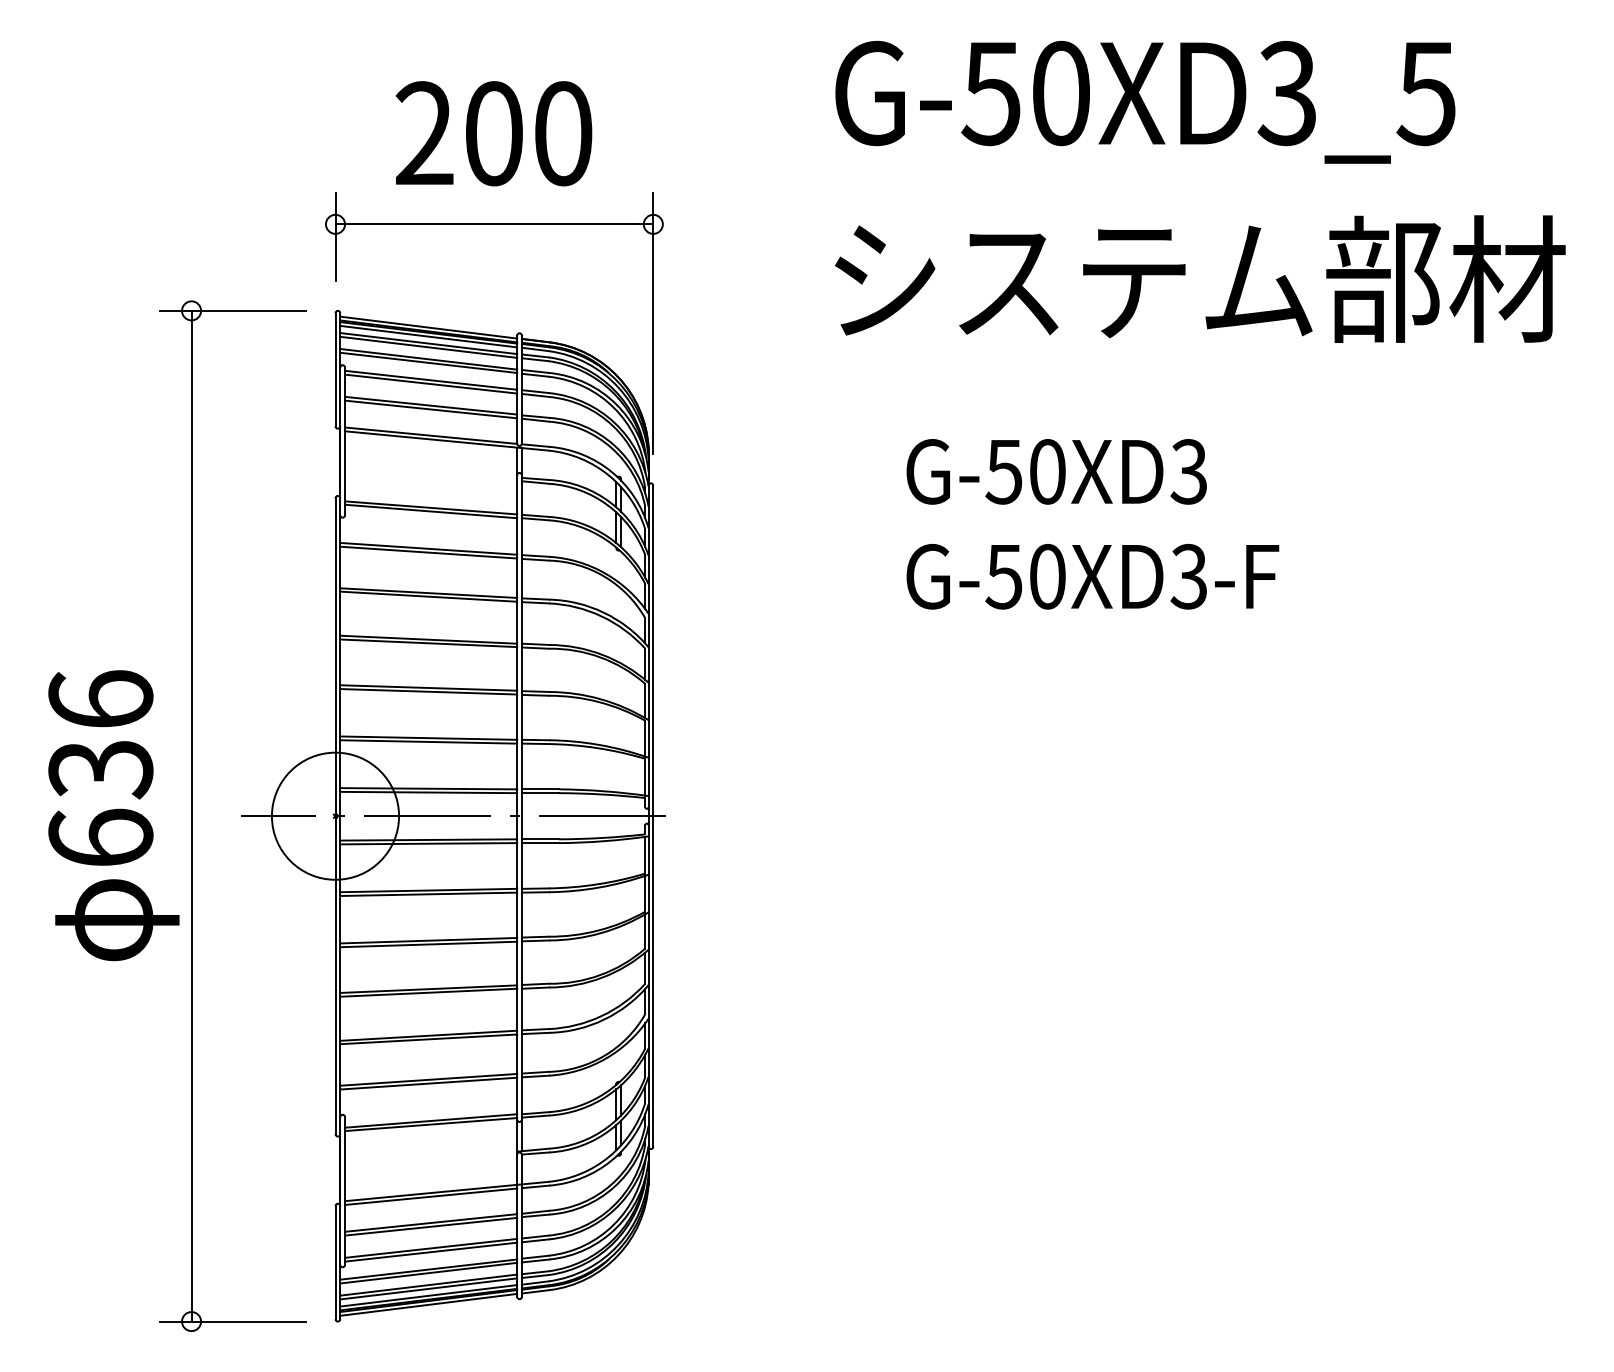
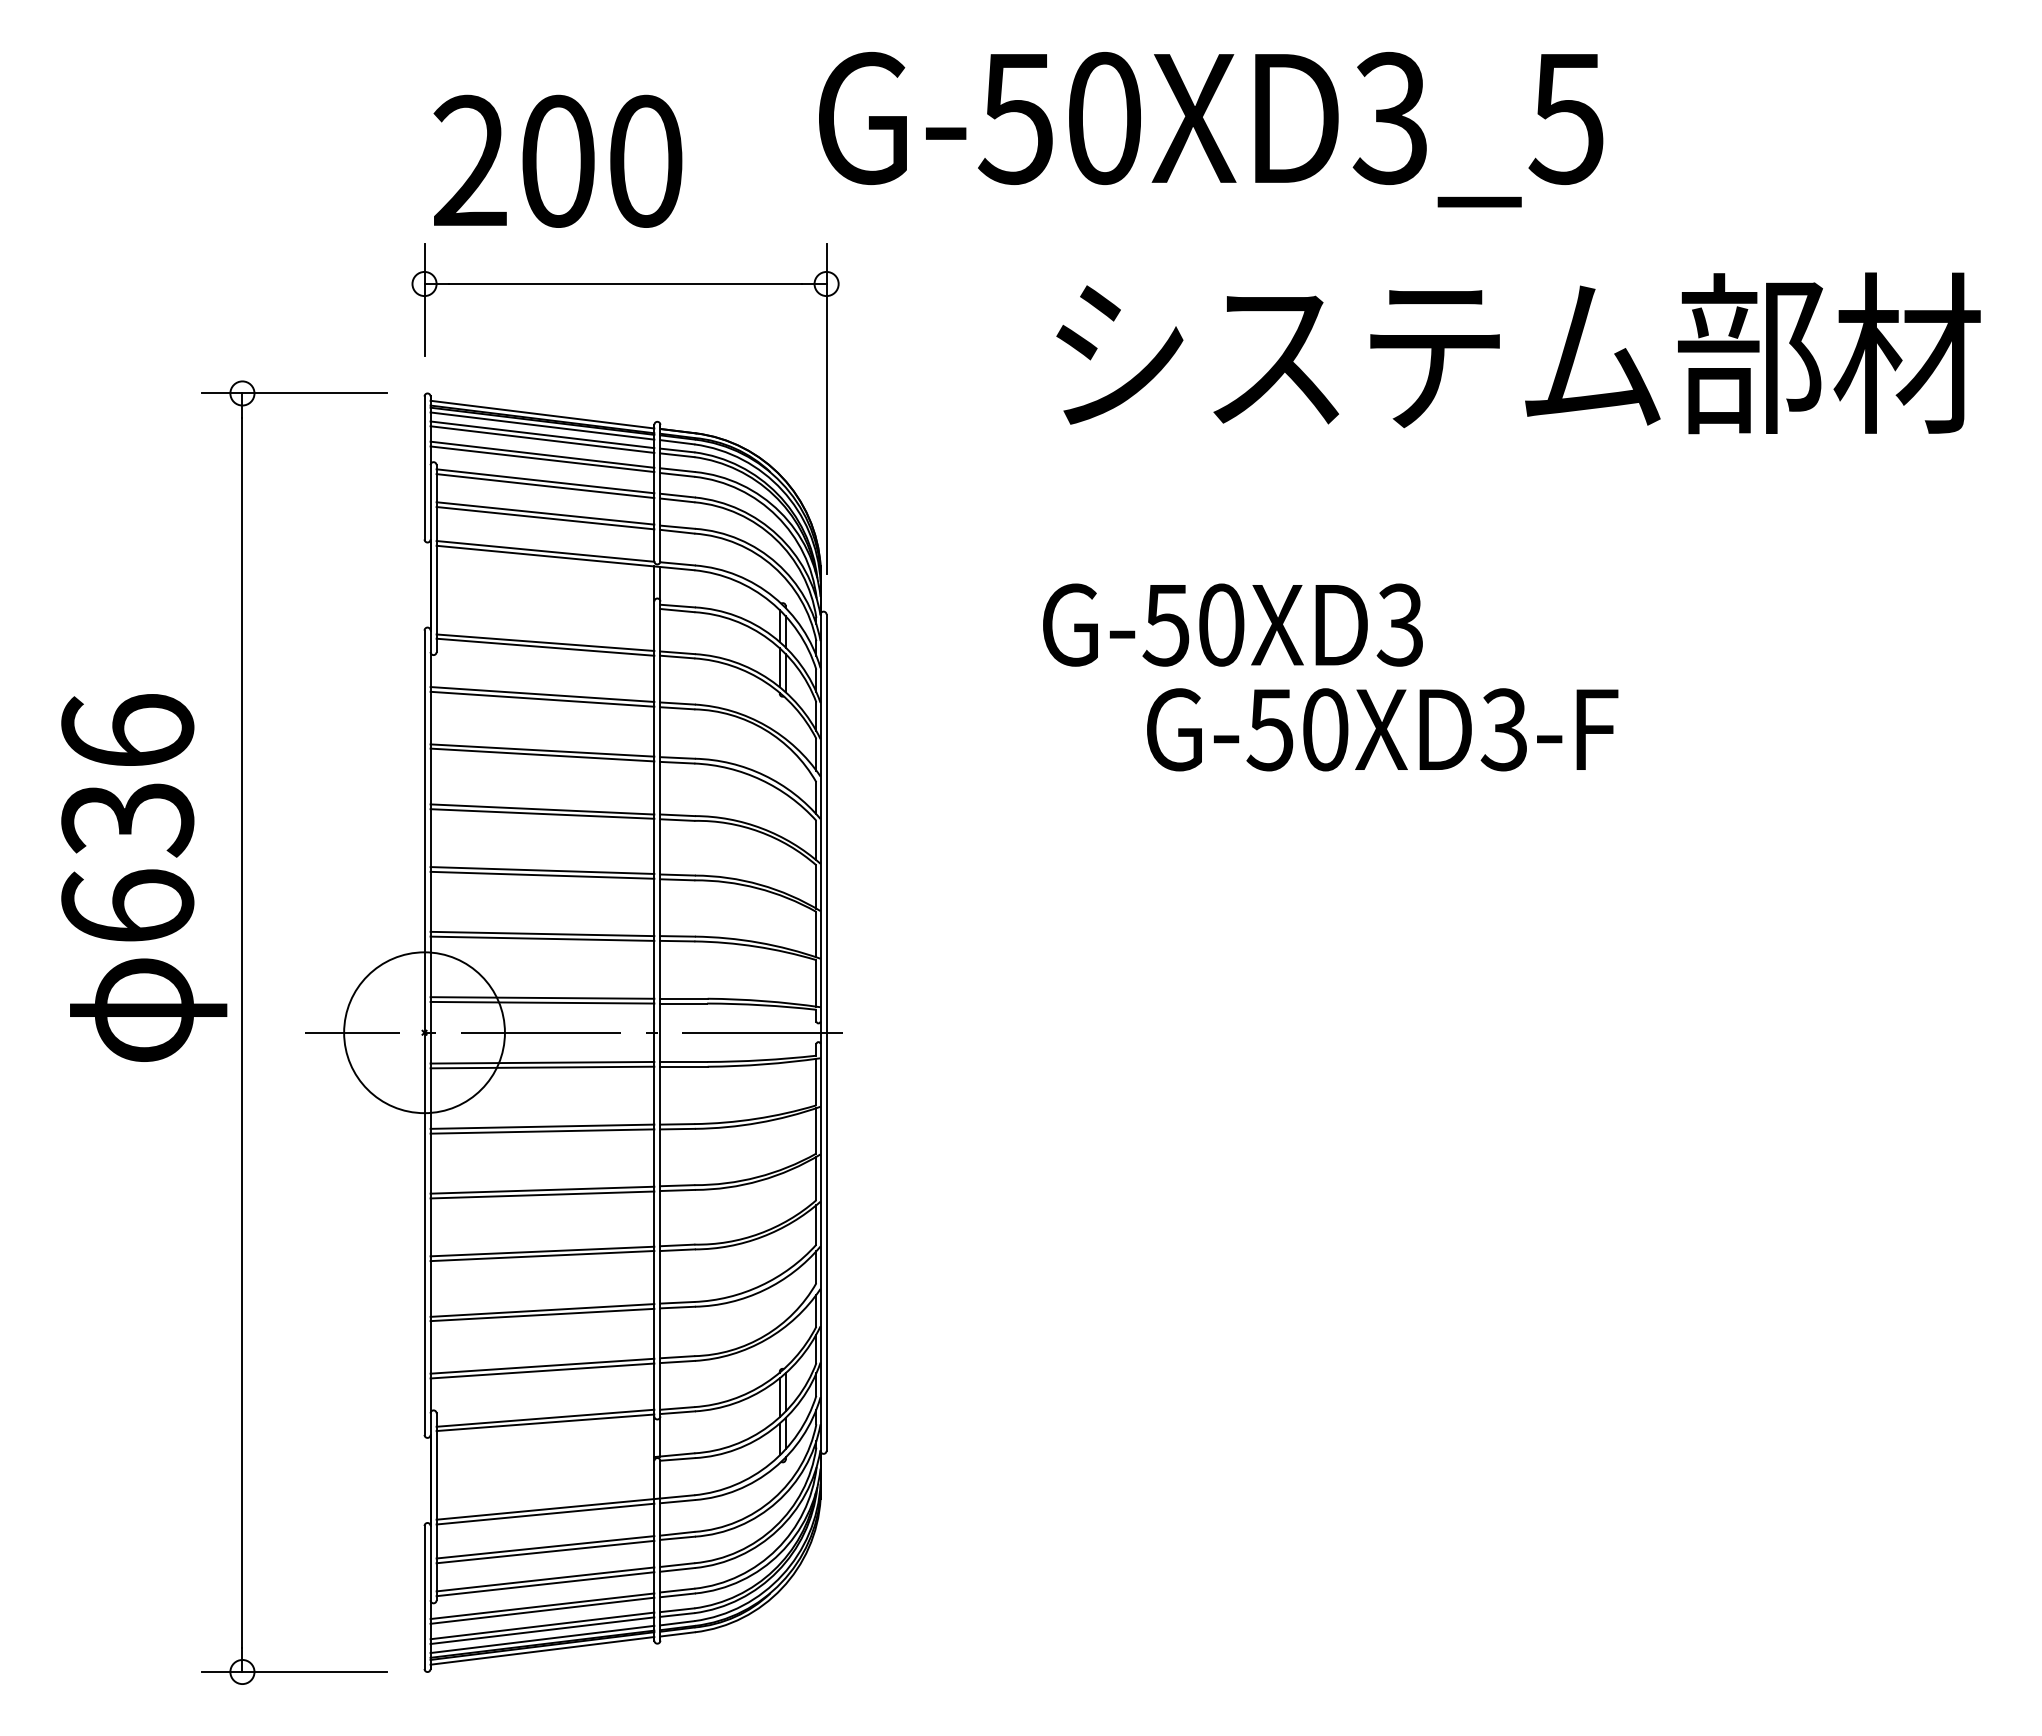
text: (1145, 102) -> (1211, 129), moved
text: (493, 133) -> (557, 160), moved
text: (1056, 471) -> (1232, 624), moved
text: (114, 815) -> (144, 877), moved

